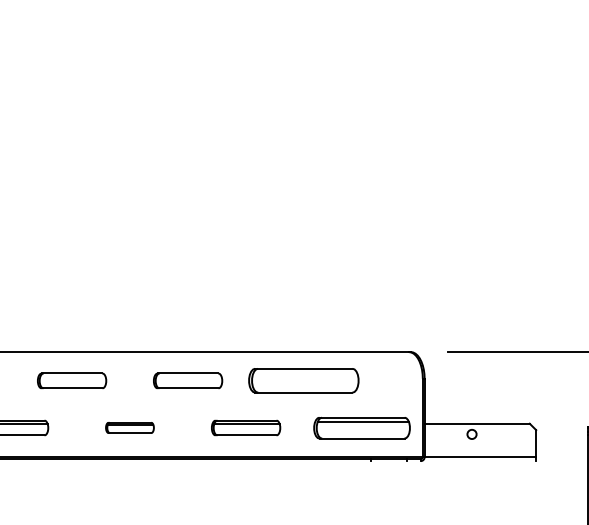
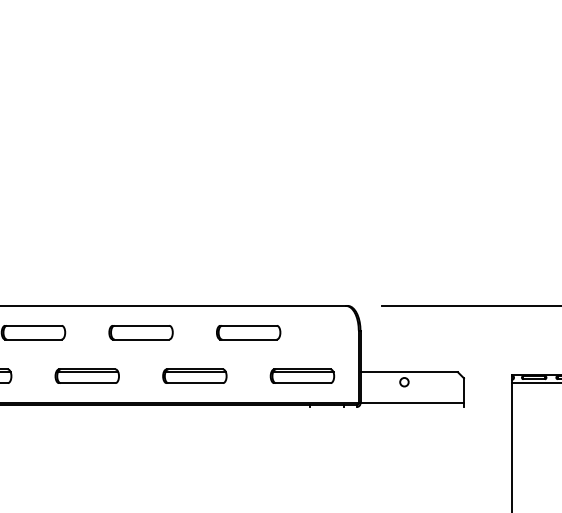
part: (303, 380) -> (248, 332), size x0.62
part: (129, 427) -> (86, 375), size x1.43
part: (362, 427) -> (302, 375), size x0.71

